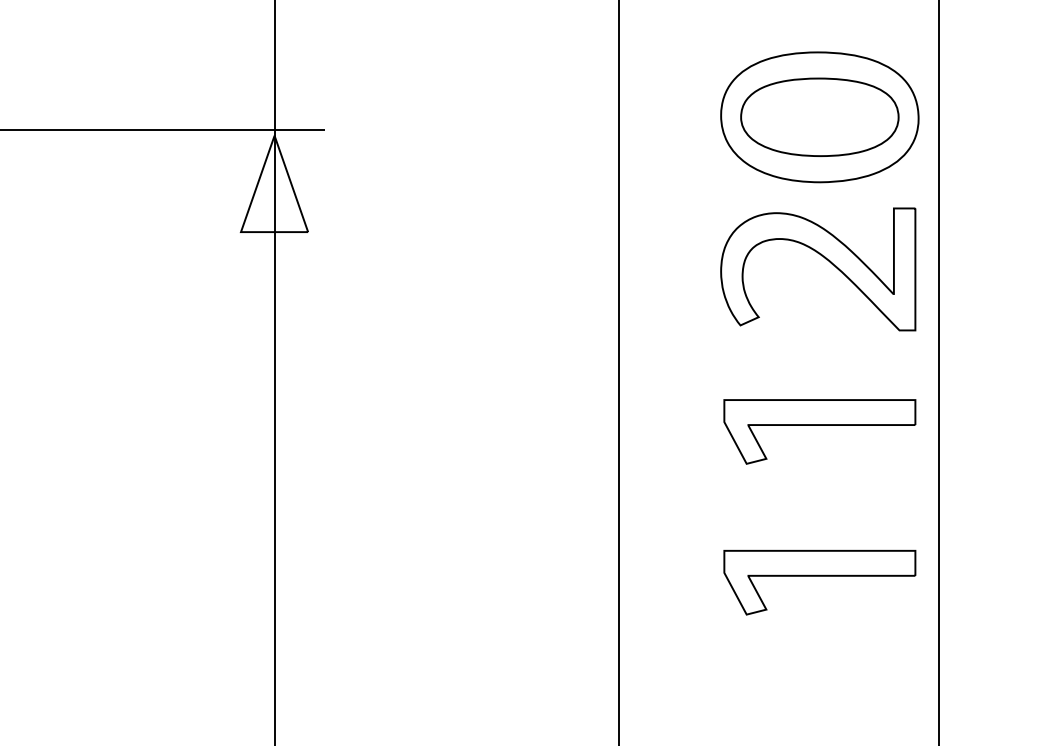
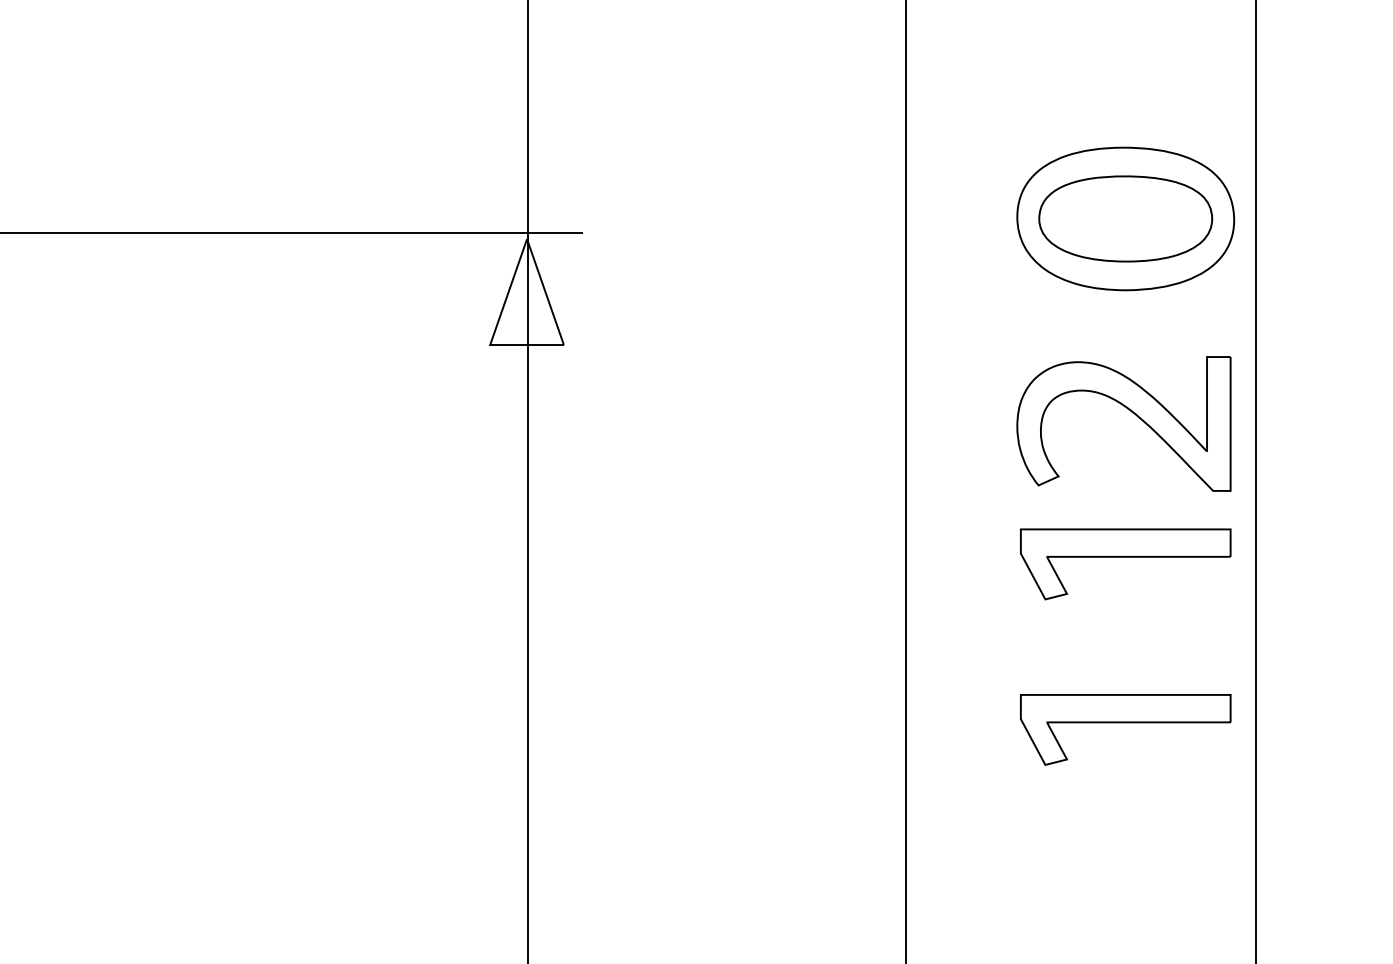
part: (826, 259) -> (1132, 413), moved

